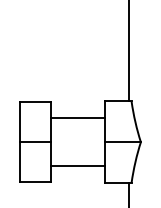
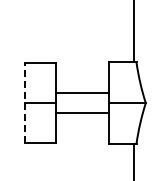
line: (77, 118) -> (82, 93), moved
line: (20, 142) -> (25, 103), solid -> dashed
line: (77, 166) -> (82, 113), moved

